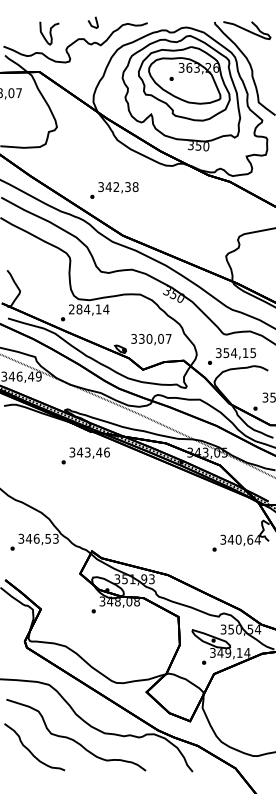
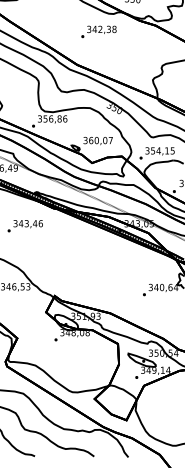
text: (114, 190) -> (99, 31), moved
text: (89, 309) -> (52, 119), 284,14 -> 356,86
text: (141, 338) -> (90, 140), 330,07 -> 360,07
text: (85, 455) -> (25, 225), moved

